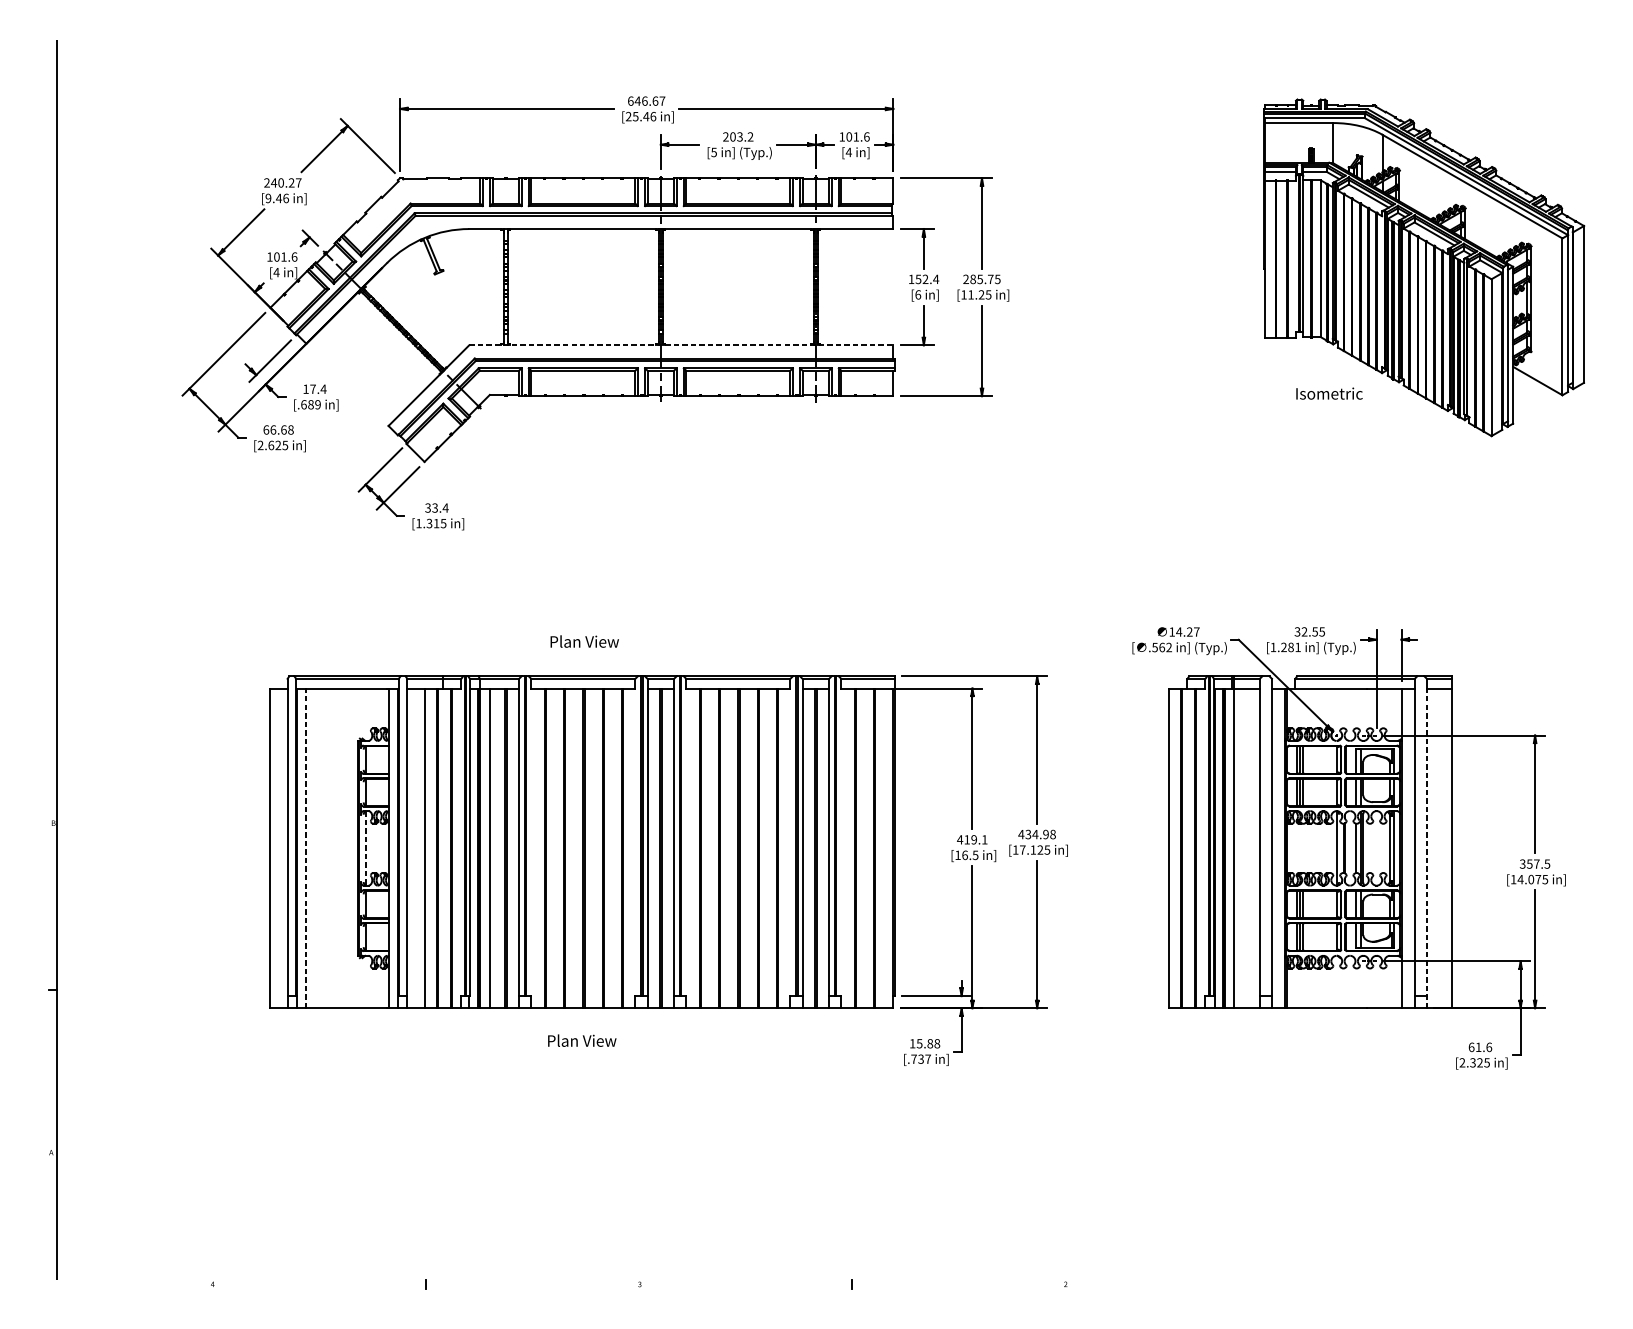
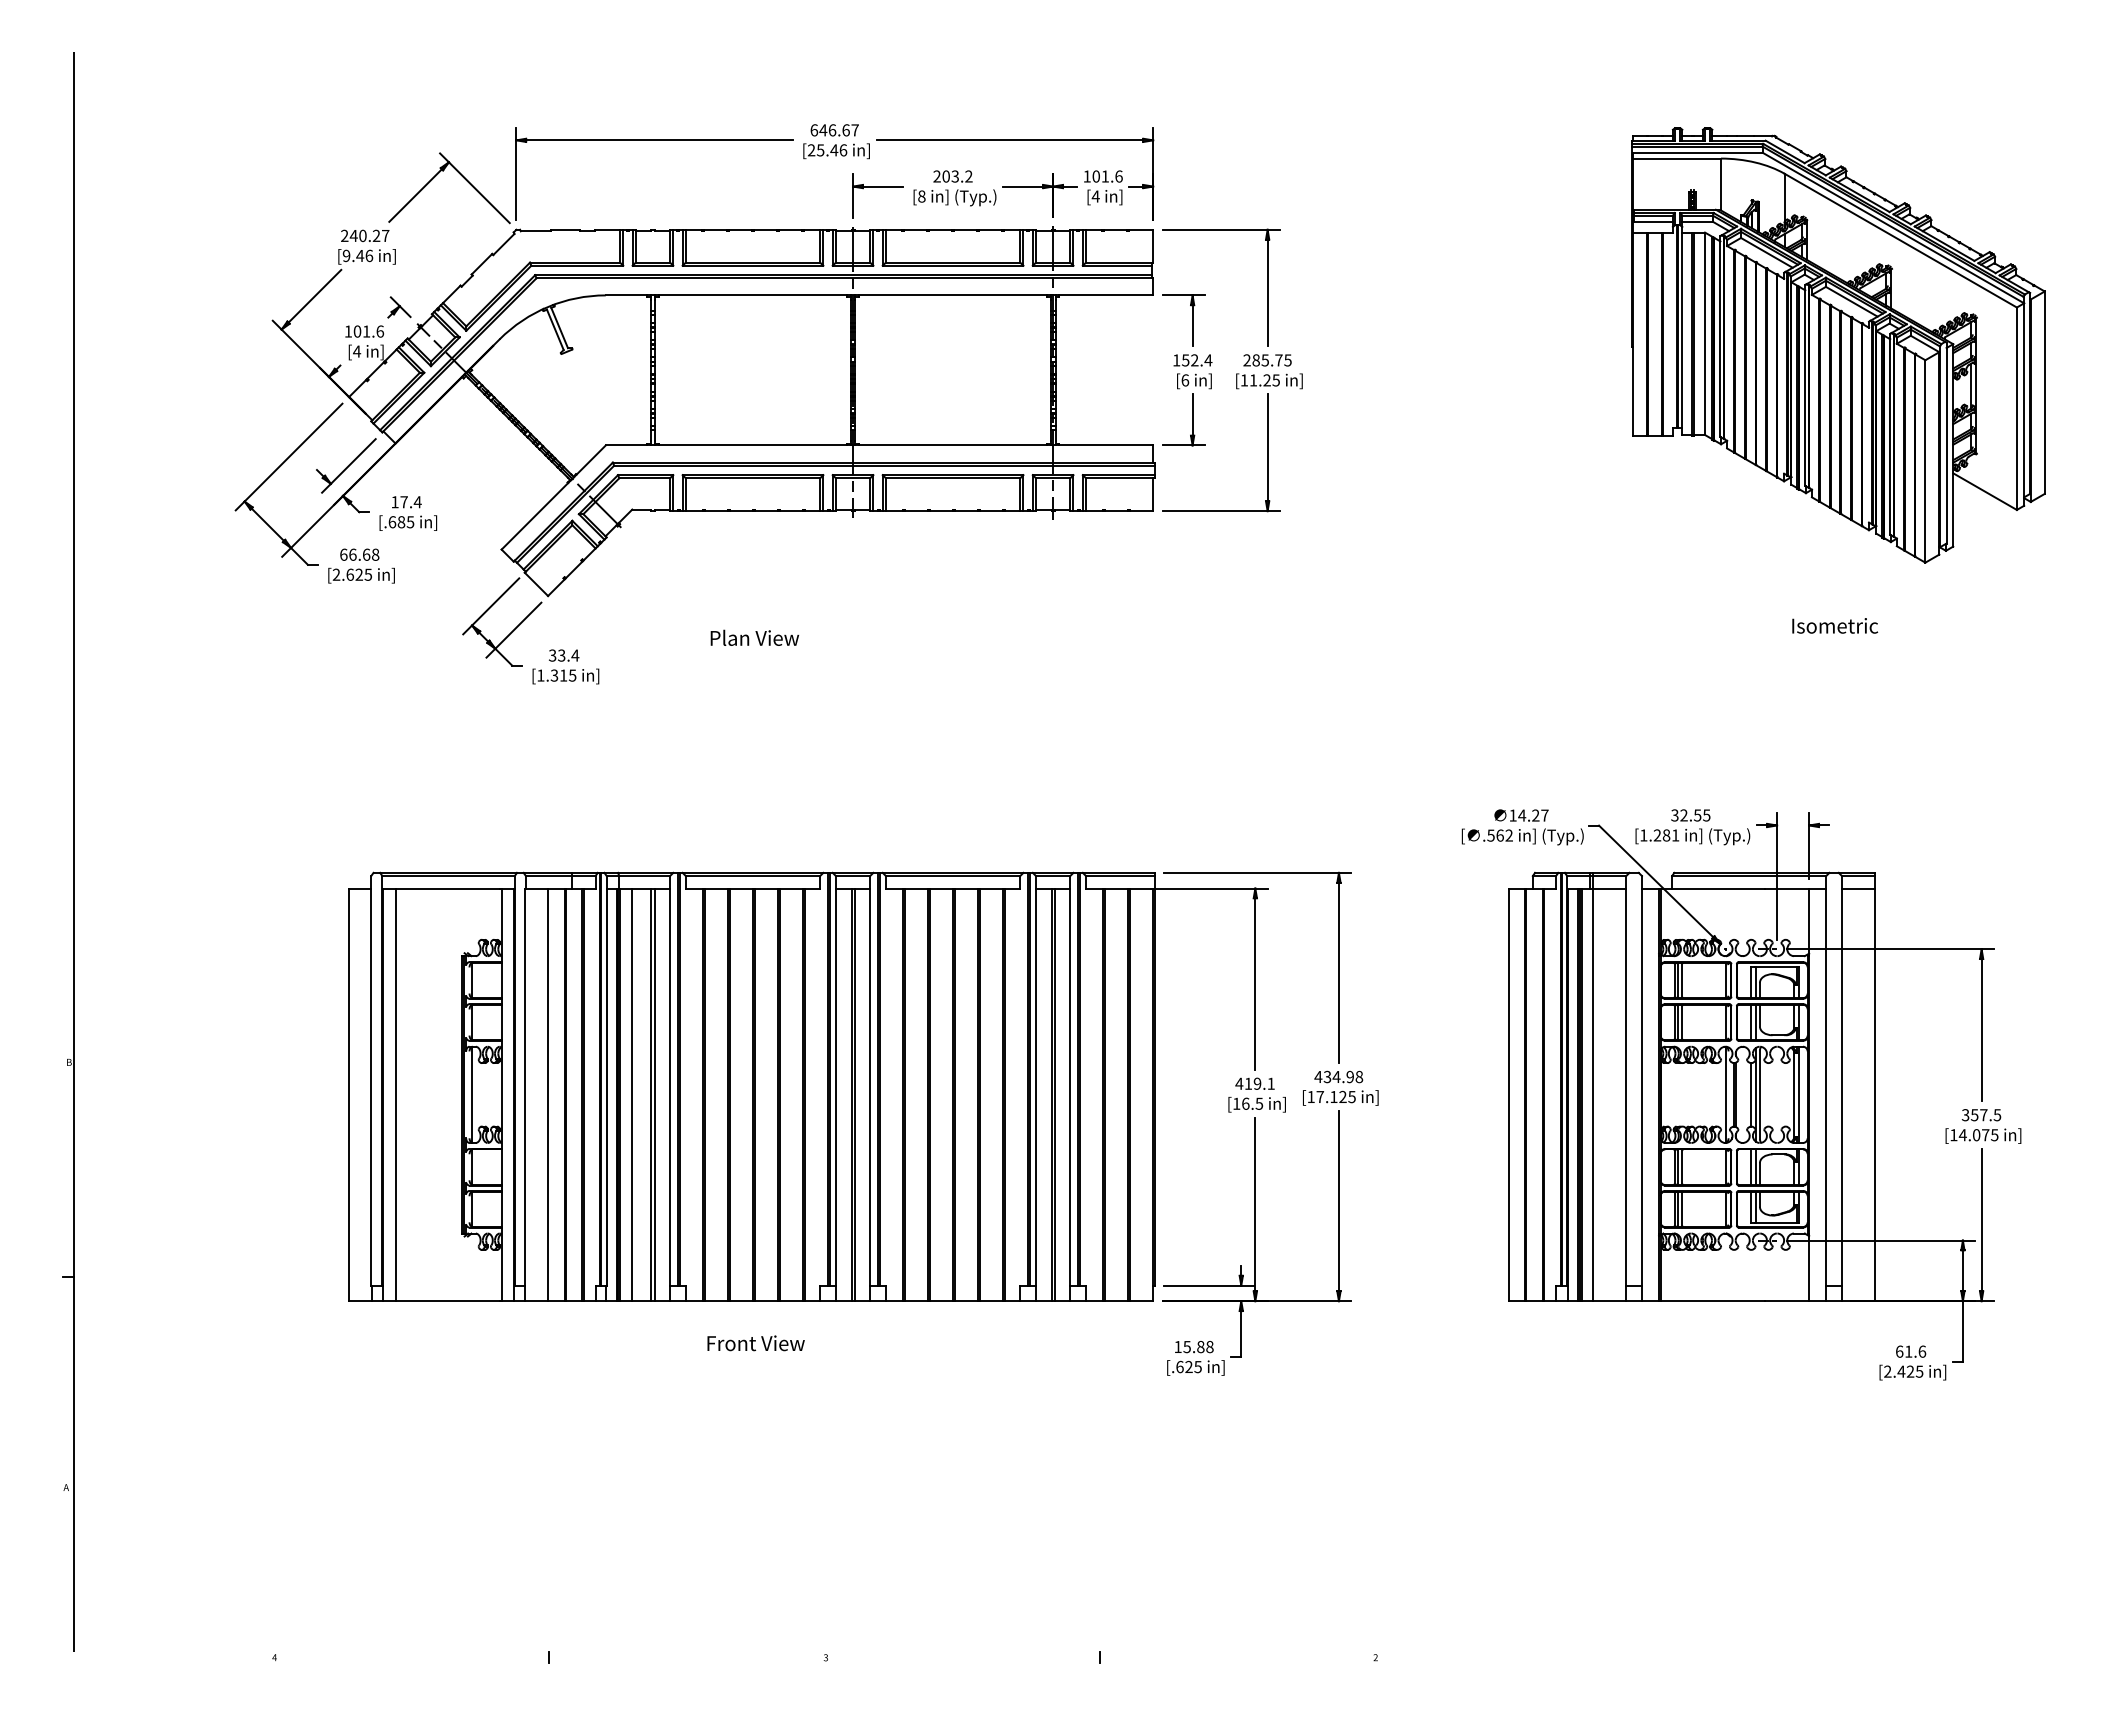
text: (713, 152) -> (921, 196), [5 -> [8
line: (681, 345) -> (879, 445), dashed -> solid
text: (1329, 393) -> (1835, 625), moved
text: (317, 404) -> (410, 522), [.689 -> [.685
text: (584, 641) -> (754, 637), moved
line: (306, 848) -> (395, 1094), dashed -> solid
line: (366, 848) -> (472, 1094), dashed -> solid
line: (1426, 848) -> (1841, 1094), dashed -> solid
text: (586, 1041) -> (756, 1343), Plan View -> Front View
text: (920, 1058) -> (1188, 1366), [.737 -> [.625
text: (1473, 1062) -> (1901, 1371), [2.325 -> [2.425

